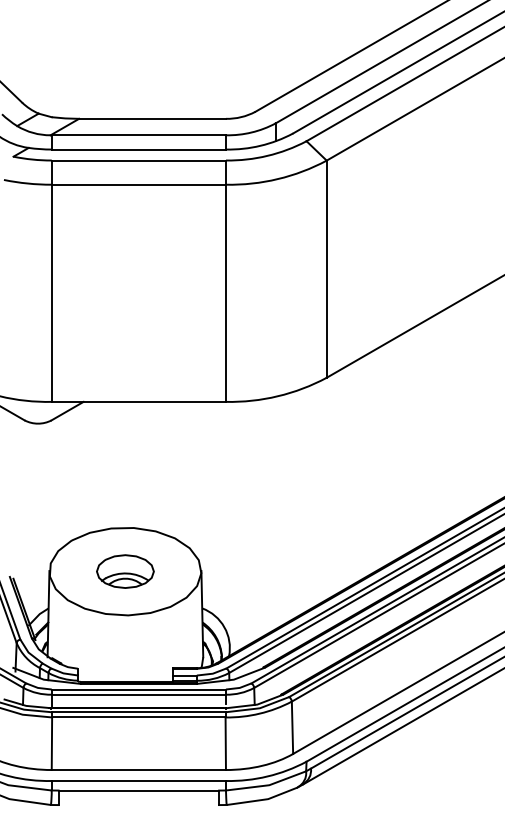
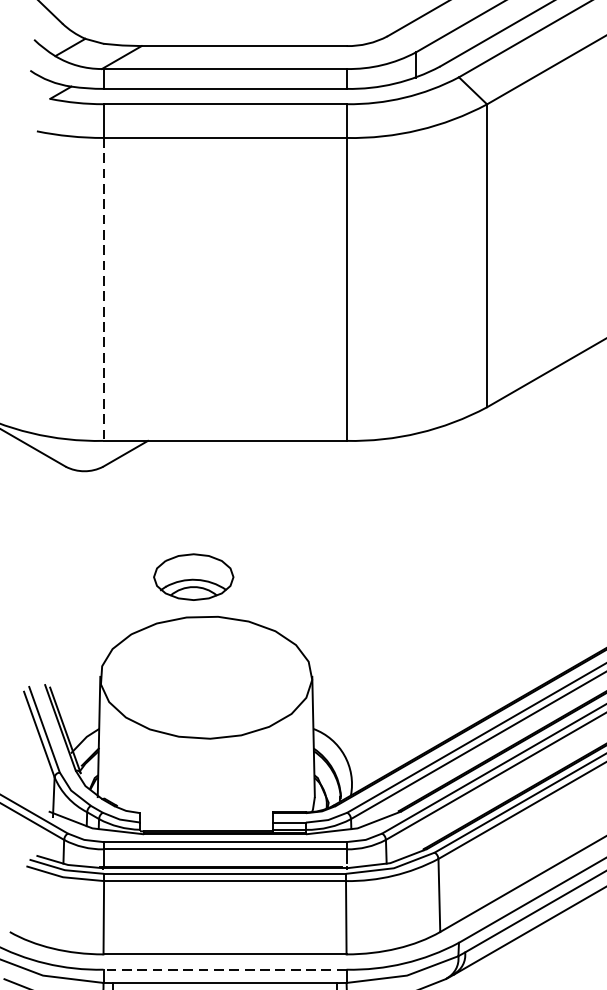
line: (51, 293) -> (103, 289), solid -> dashed
part: (125, 571) -> (193, 577), moved
line: (138, 780) -> (224, 969), solid -> dashed

